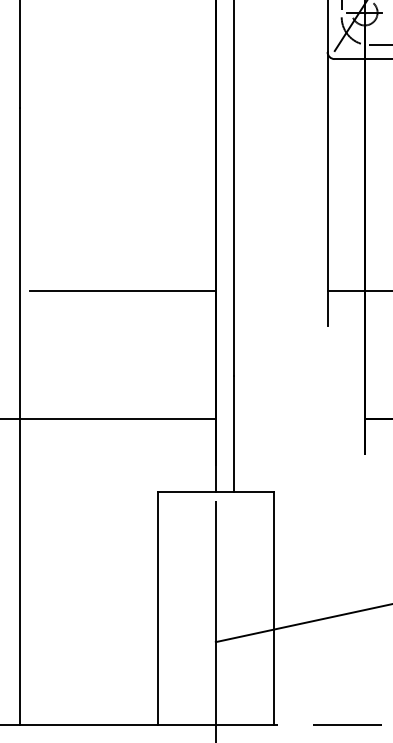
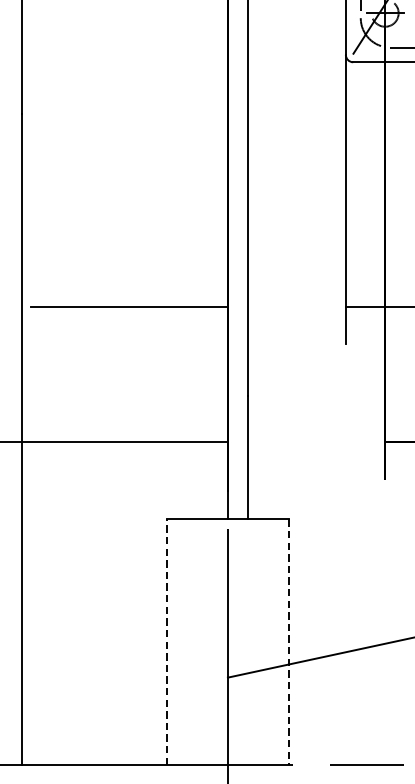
line: (157, 608) -> (166, 642), solid -> dashed
line: (274, 609) -> (289, 643), solid -> dashed

